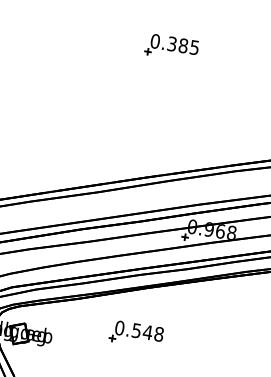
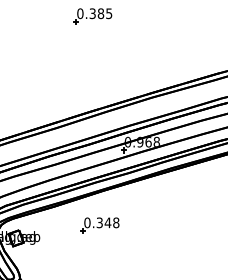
text: (136, 330) -> (99, 222), 0.548 -> 0.348

